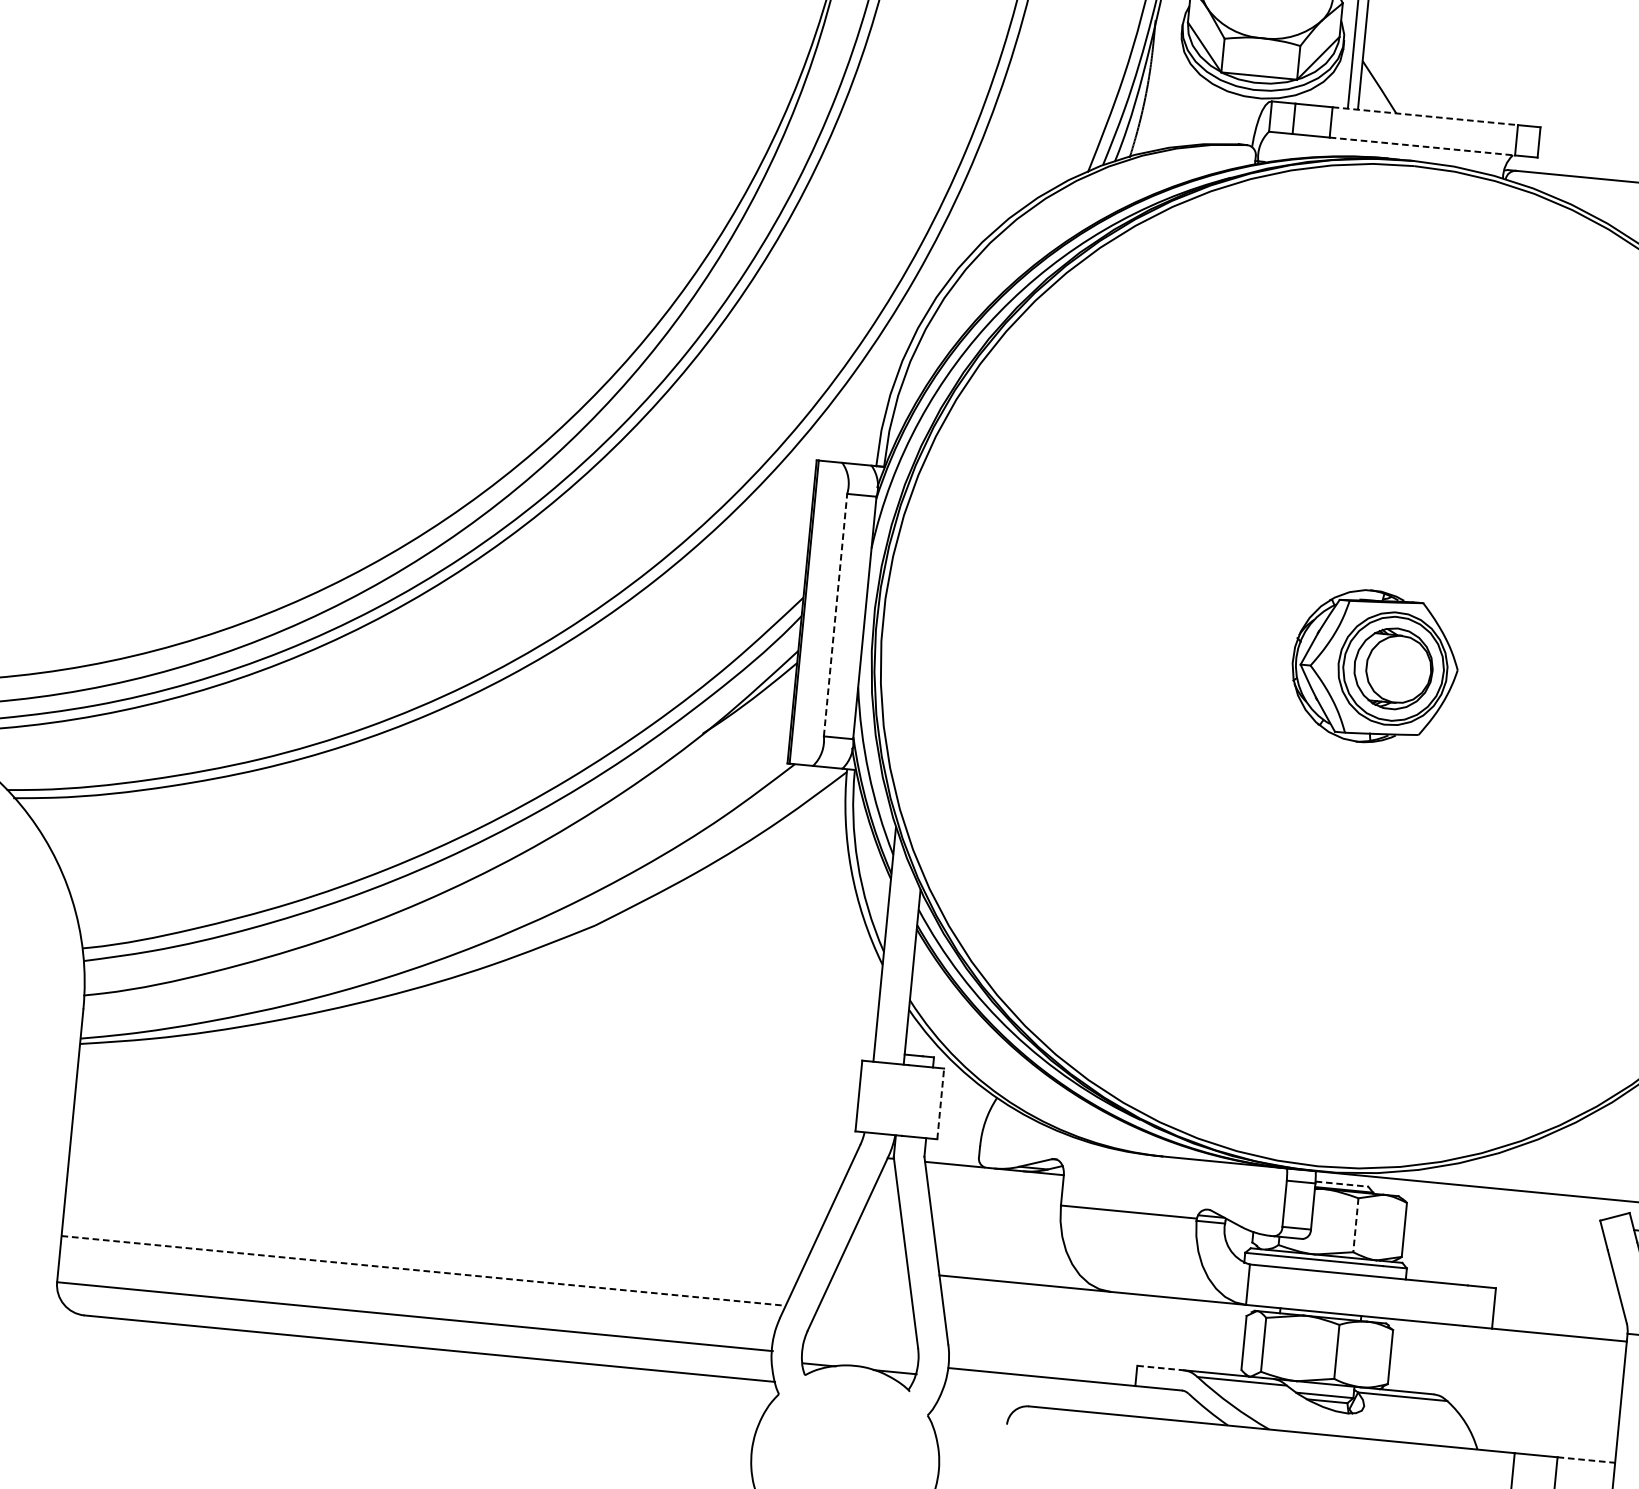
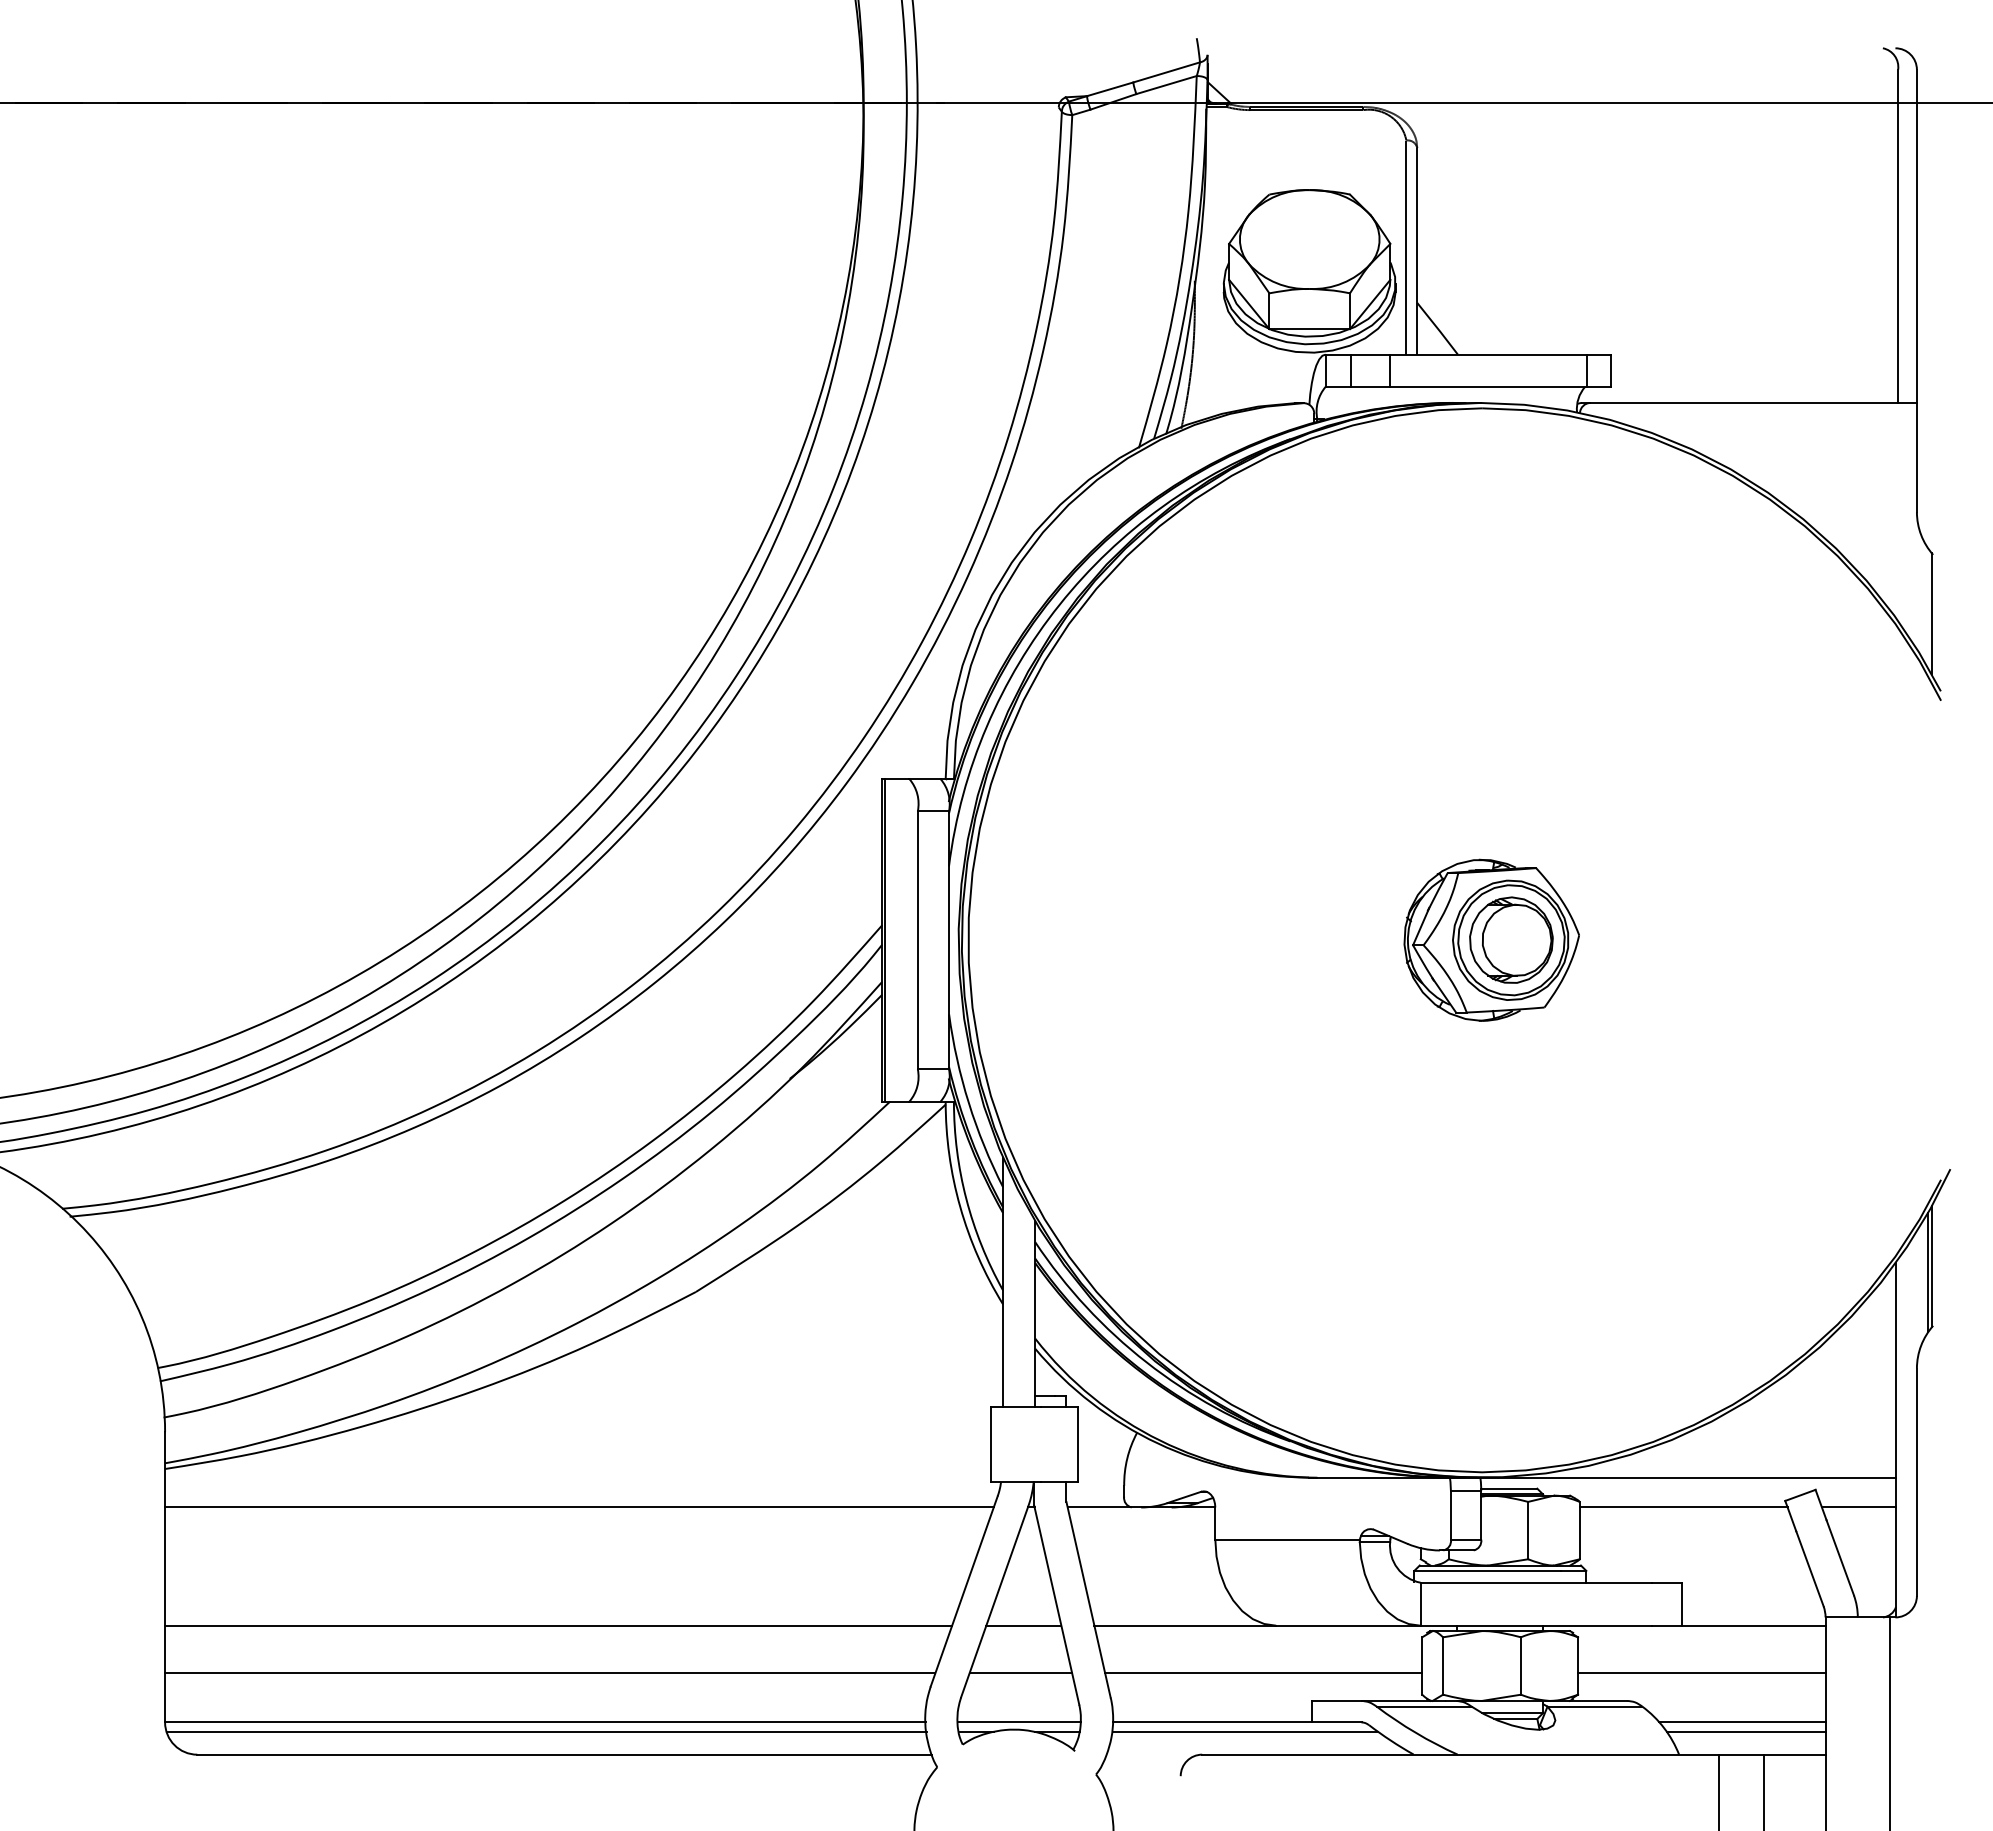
line: (1425, 116) -> (1488, 354), dashed -> solid
line: (1422, 146) -> (1488, 386), dashed -> solid
line: (835, 615) -> (917, 940), dashed -> solid
line: (940, 1103) -> (1078, 1444), dashed -> solid
line: (466, 1117) -> (579, 1507), added
line: (1342, 1183) -> (1509, 1488), dashed -> solid
line: (1503, 1217) -> (1683, 1507), added
line: (1356, 1225) -> (1528, 1530), dashed -> solid
line: (435, 1226) -> (558, 1625), added
line: (872, 1268) -> (1023, 1625), added
line: (423, 1271) -> (550, 1673), dashed -> solid
line: (865, 1313) -> (1020, 1673), added
line: (414, 1326) -> (546, 1732), added
line: (1094, 1335) -> (1263, 1673), added
line: (860, 1359) -> (1019, 1722), added
line: (1160, 1367) -> (1336, 1700), dashed -> solid
line: (1505, 1375) -> (1701, 1673), added
line: (1071, 1389) -> (1245, 1732), added
line: (1539, 1424) -> (1741, 1722), added
line: (1542, 1434) -> (1746, 1732), added
line: (1585, 1459) -> (1794, 1754), dashed -> solid

